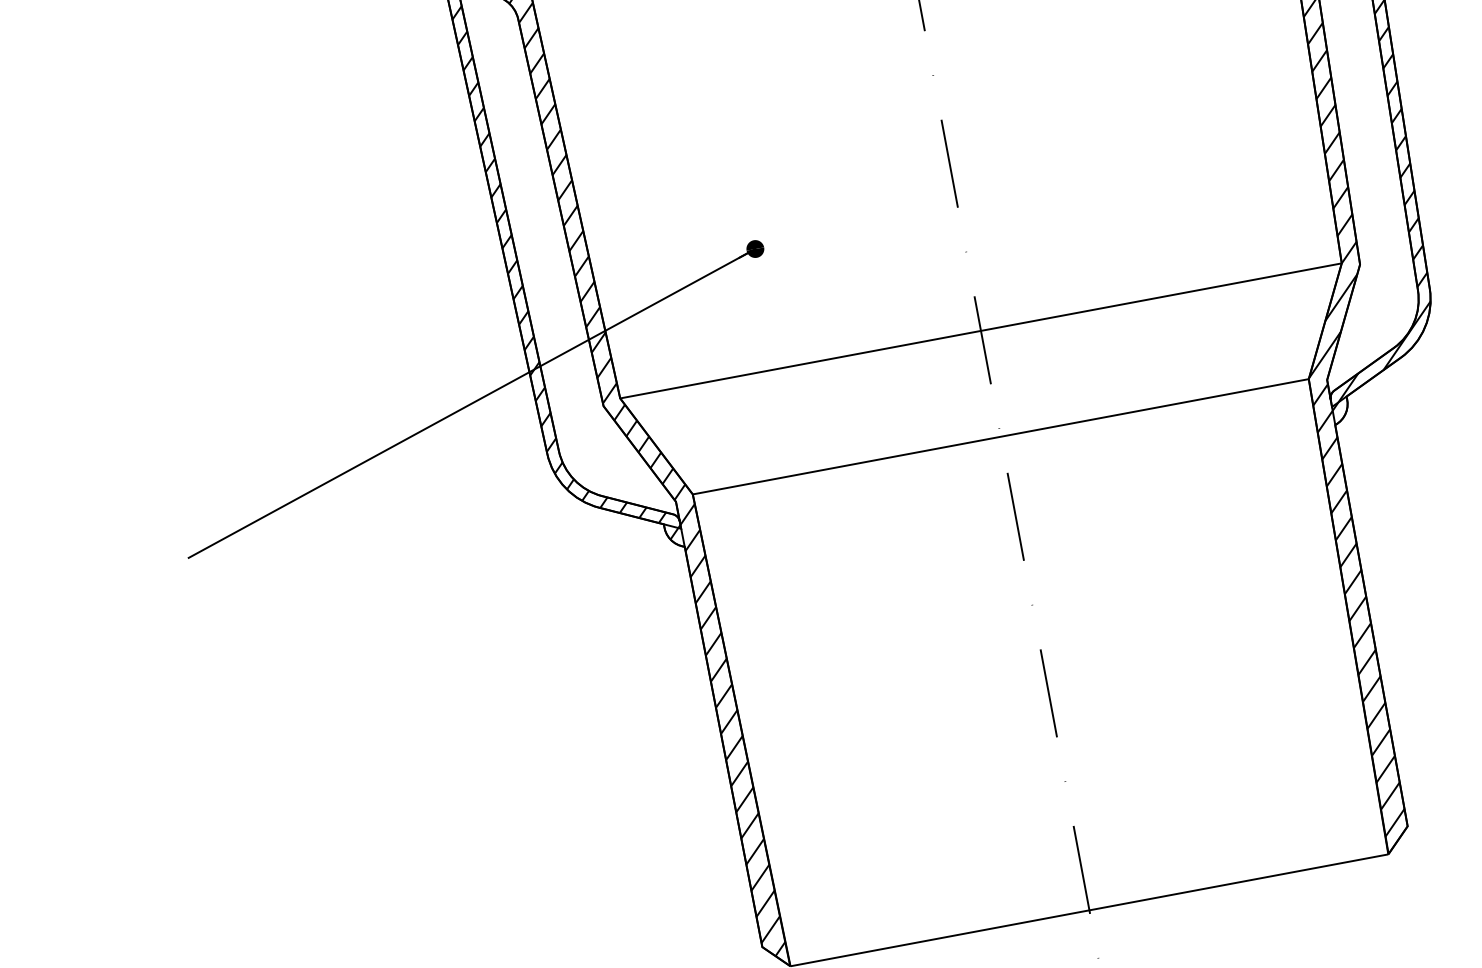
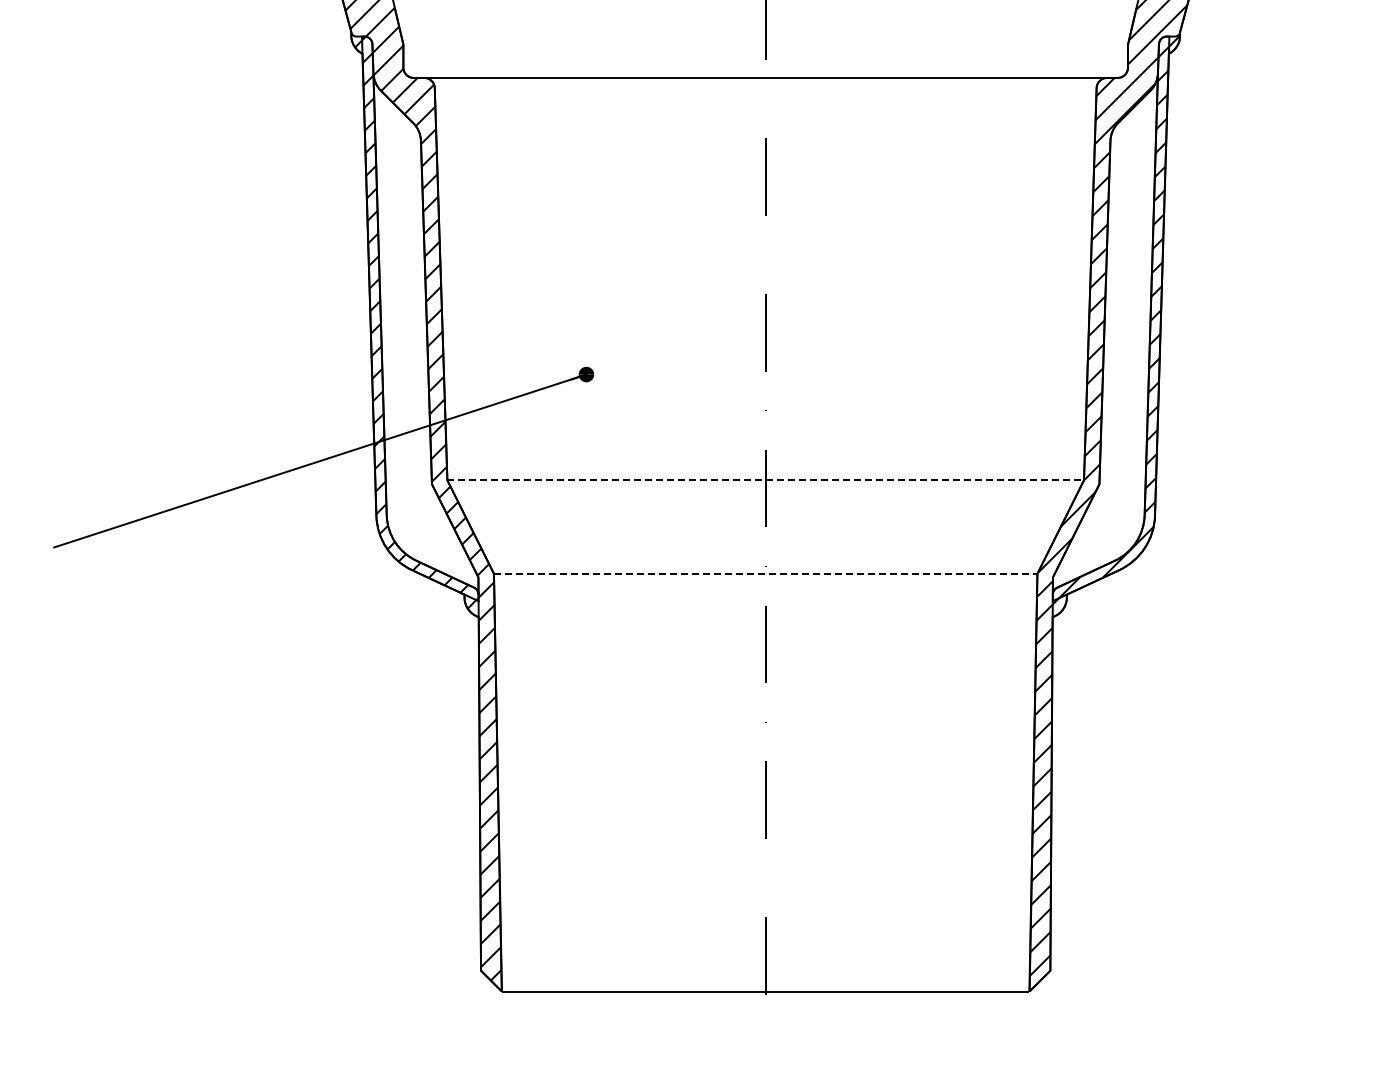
line: (981, 330) -> (766, 480), solid -> dashed
line: (1000, 436) -> (765, 573), solid -> dashed

